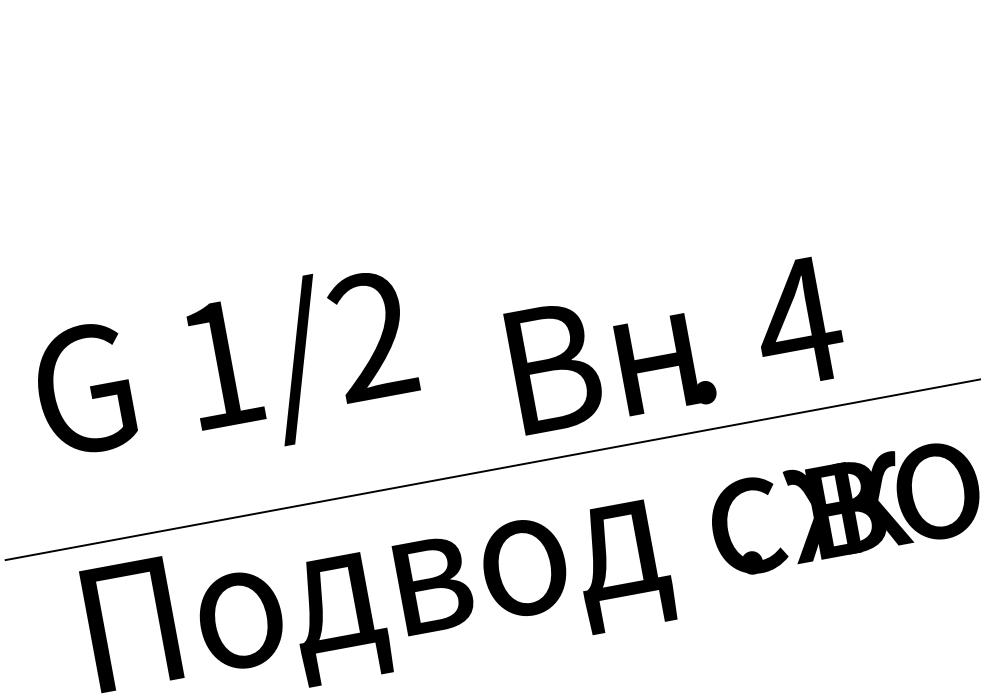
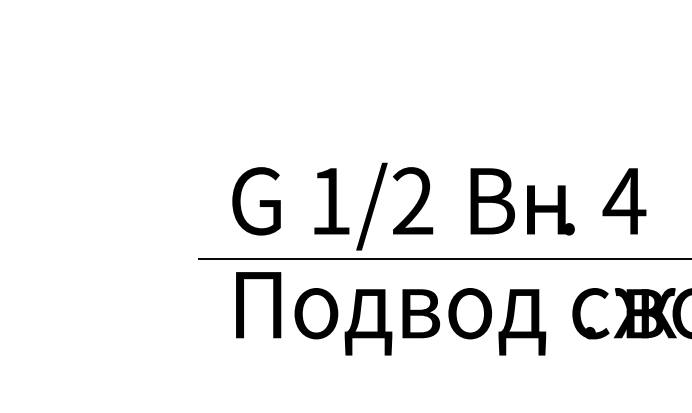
text: (676, 345) -> (558, 201), moved
text: (226, 373) -> (332, 206), moved

